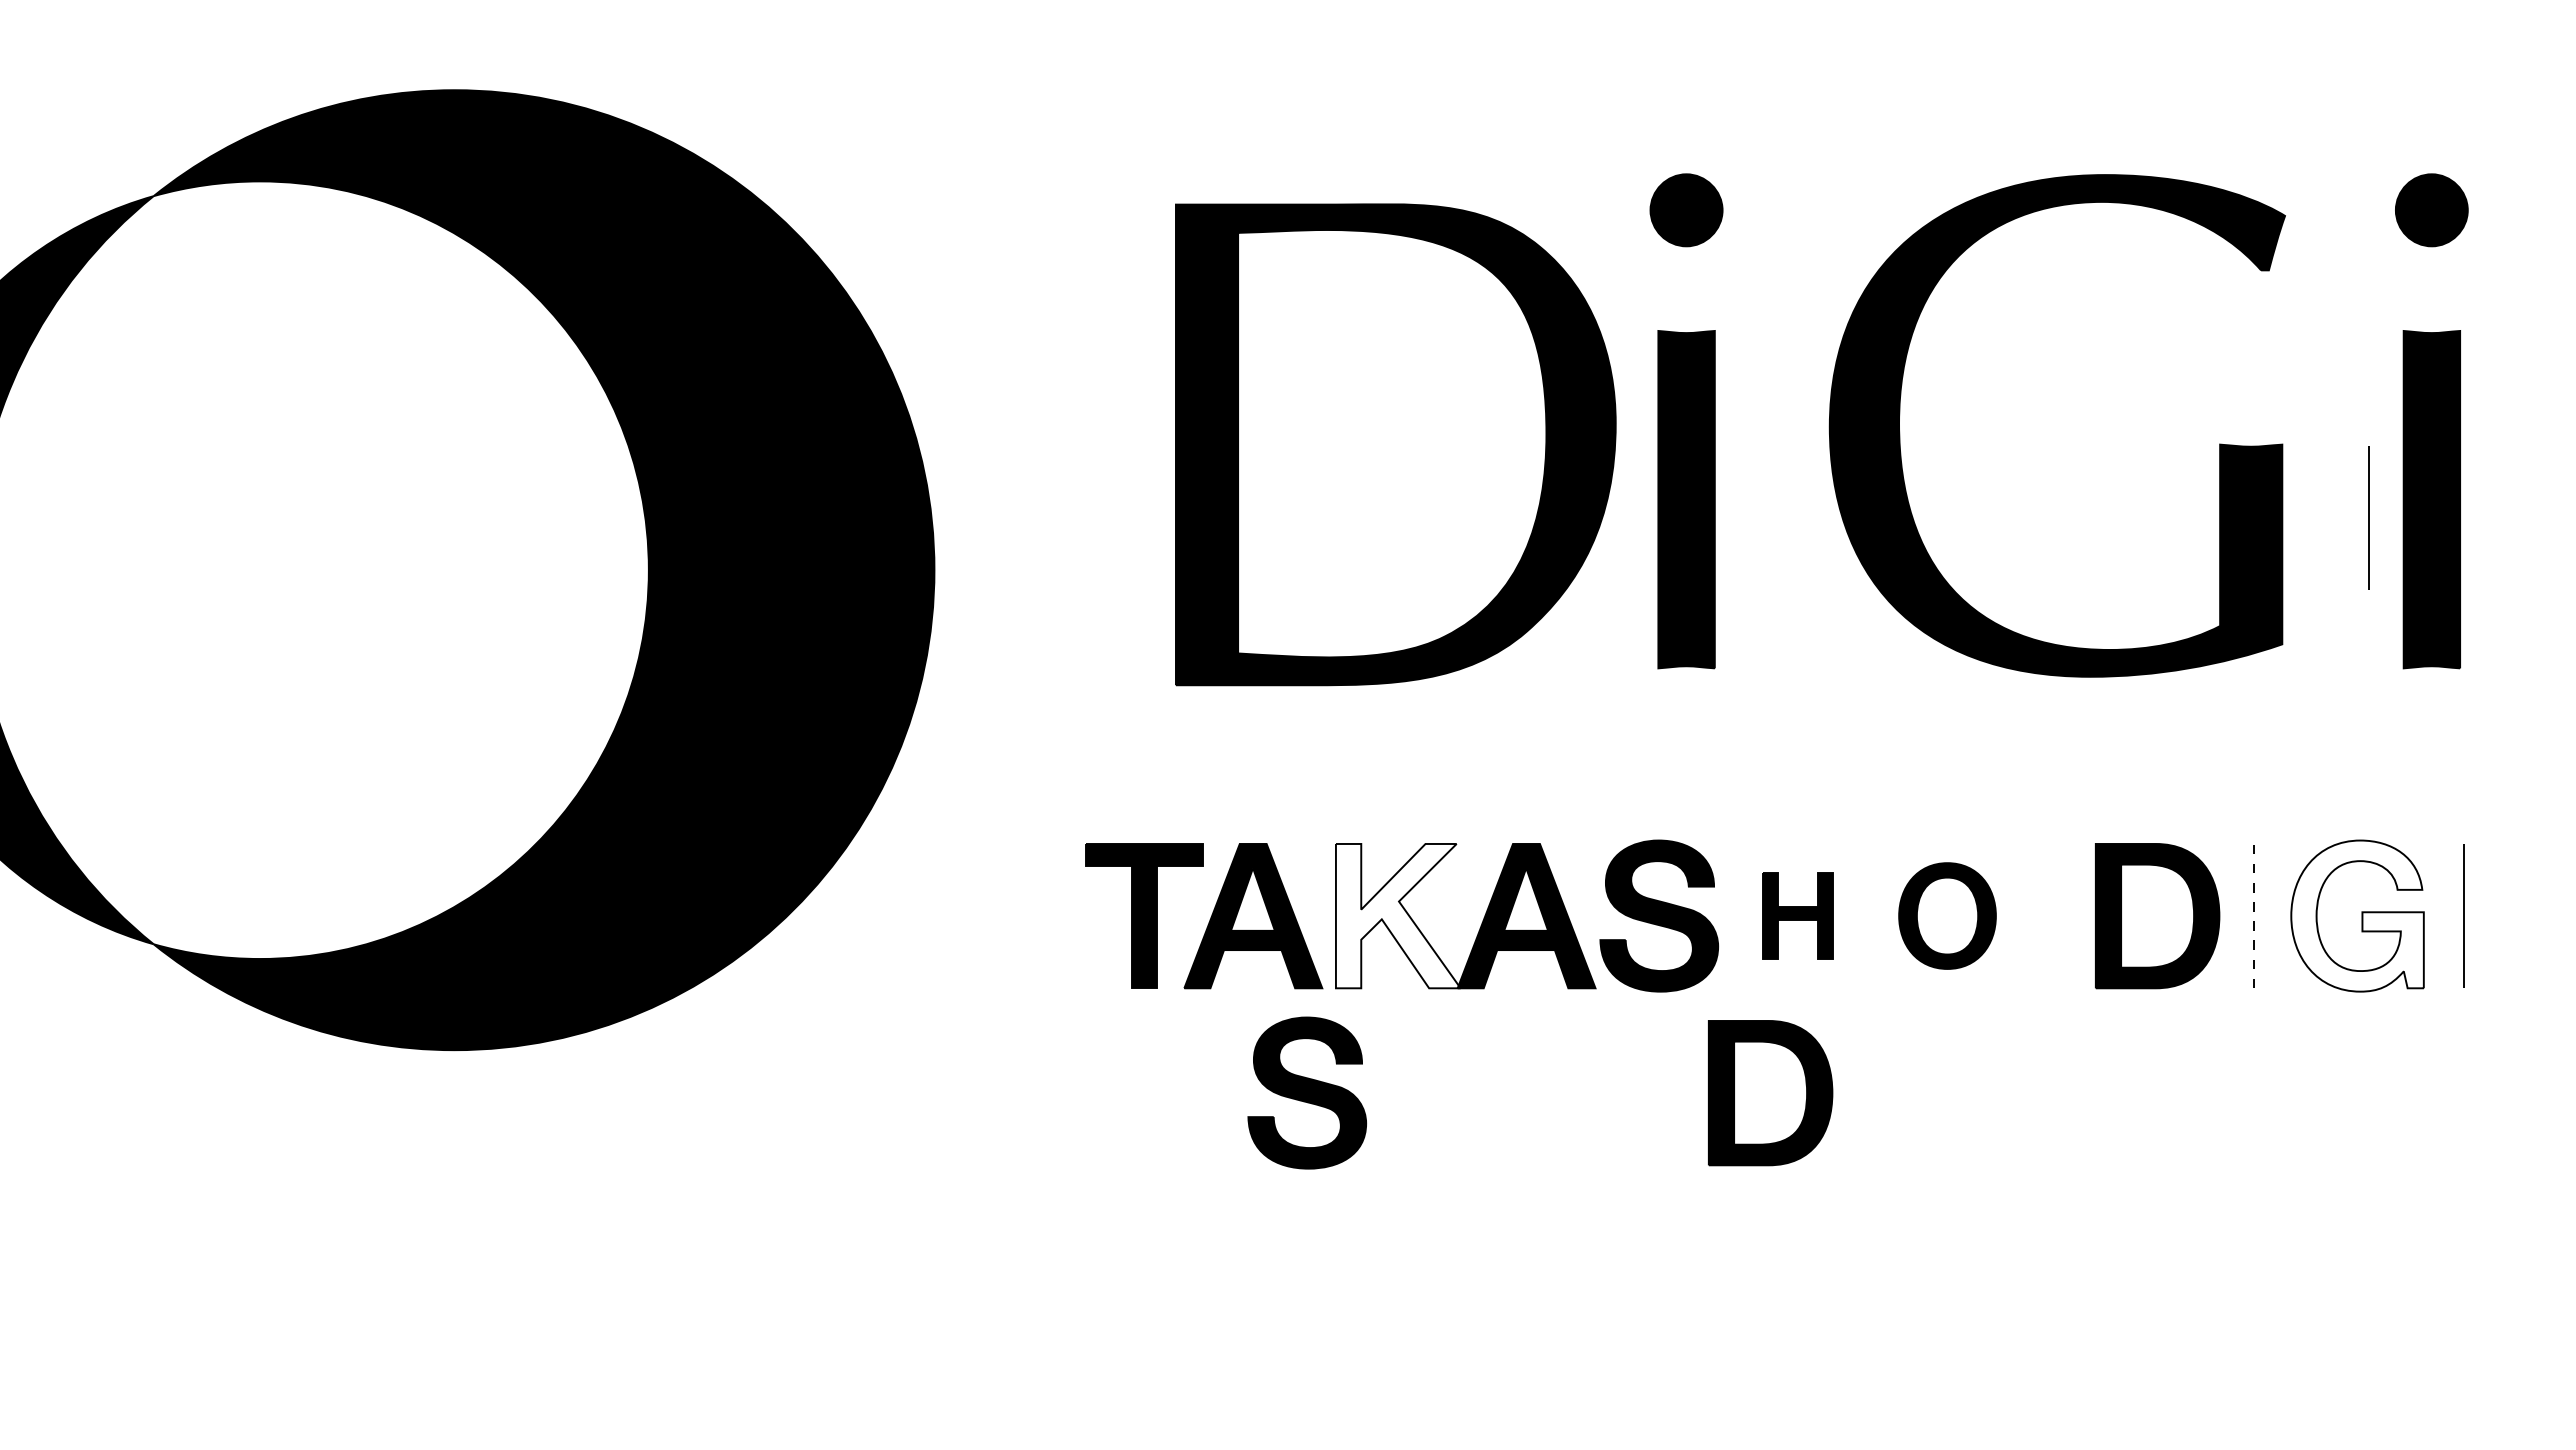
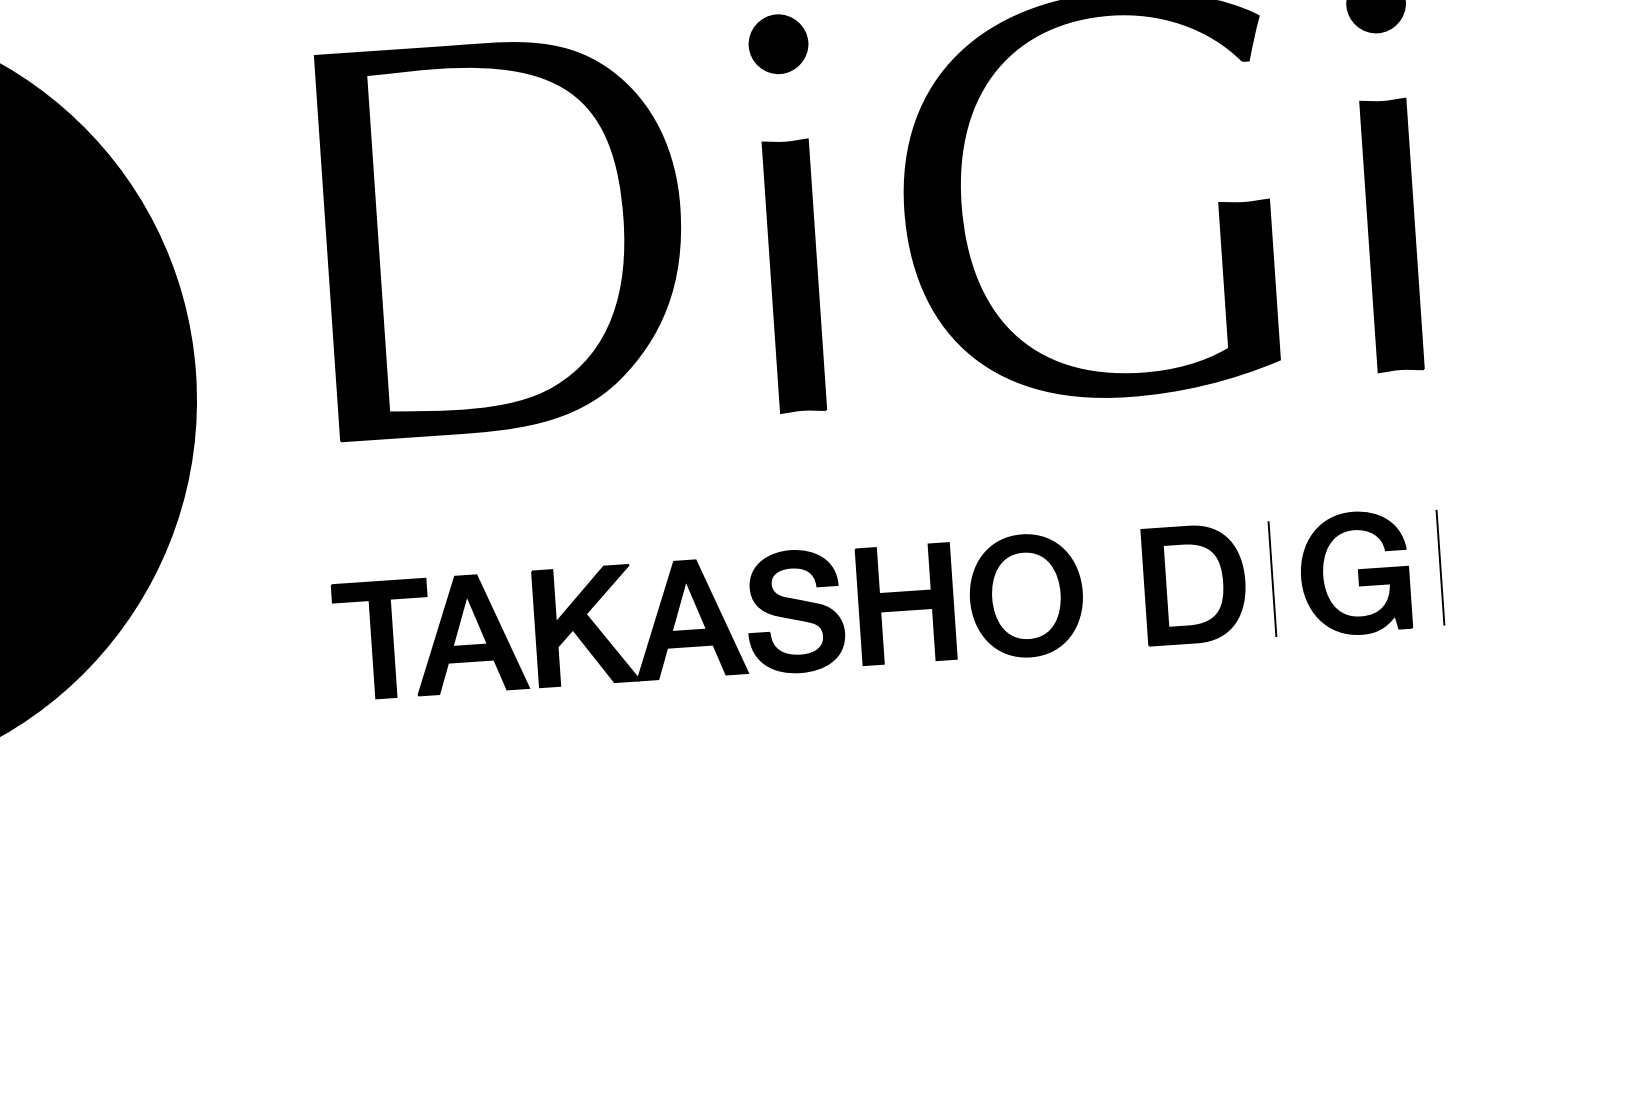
part: (1395, 444) -> (503, 236), moved
line: (2368, 517) -> (1342, 253), removed
fill: (1397, 915) -> (585, 625), added
part: (1797, 915) -> (906, 603), size x1.67
part: (1947, 915) -> (1026, 595), size x1.43
line: (2254, 915) -> (1272, 578), dashed -> solid
fill: (2357, 915) -> (1355, 572), added
part: (1307, 1092) -> (522, 772), removed
part: (1770, 1093) -> (894, 747), removed

